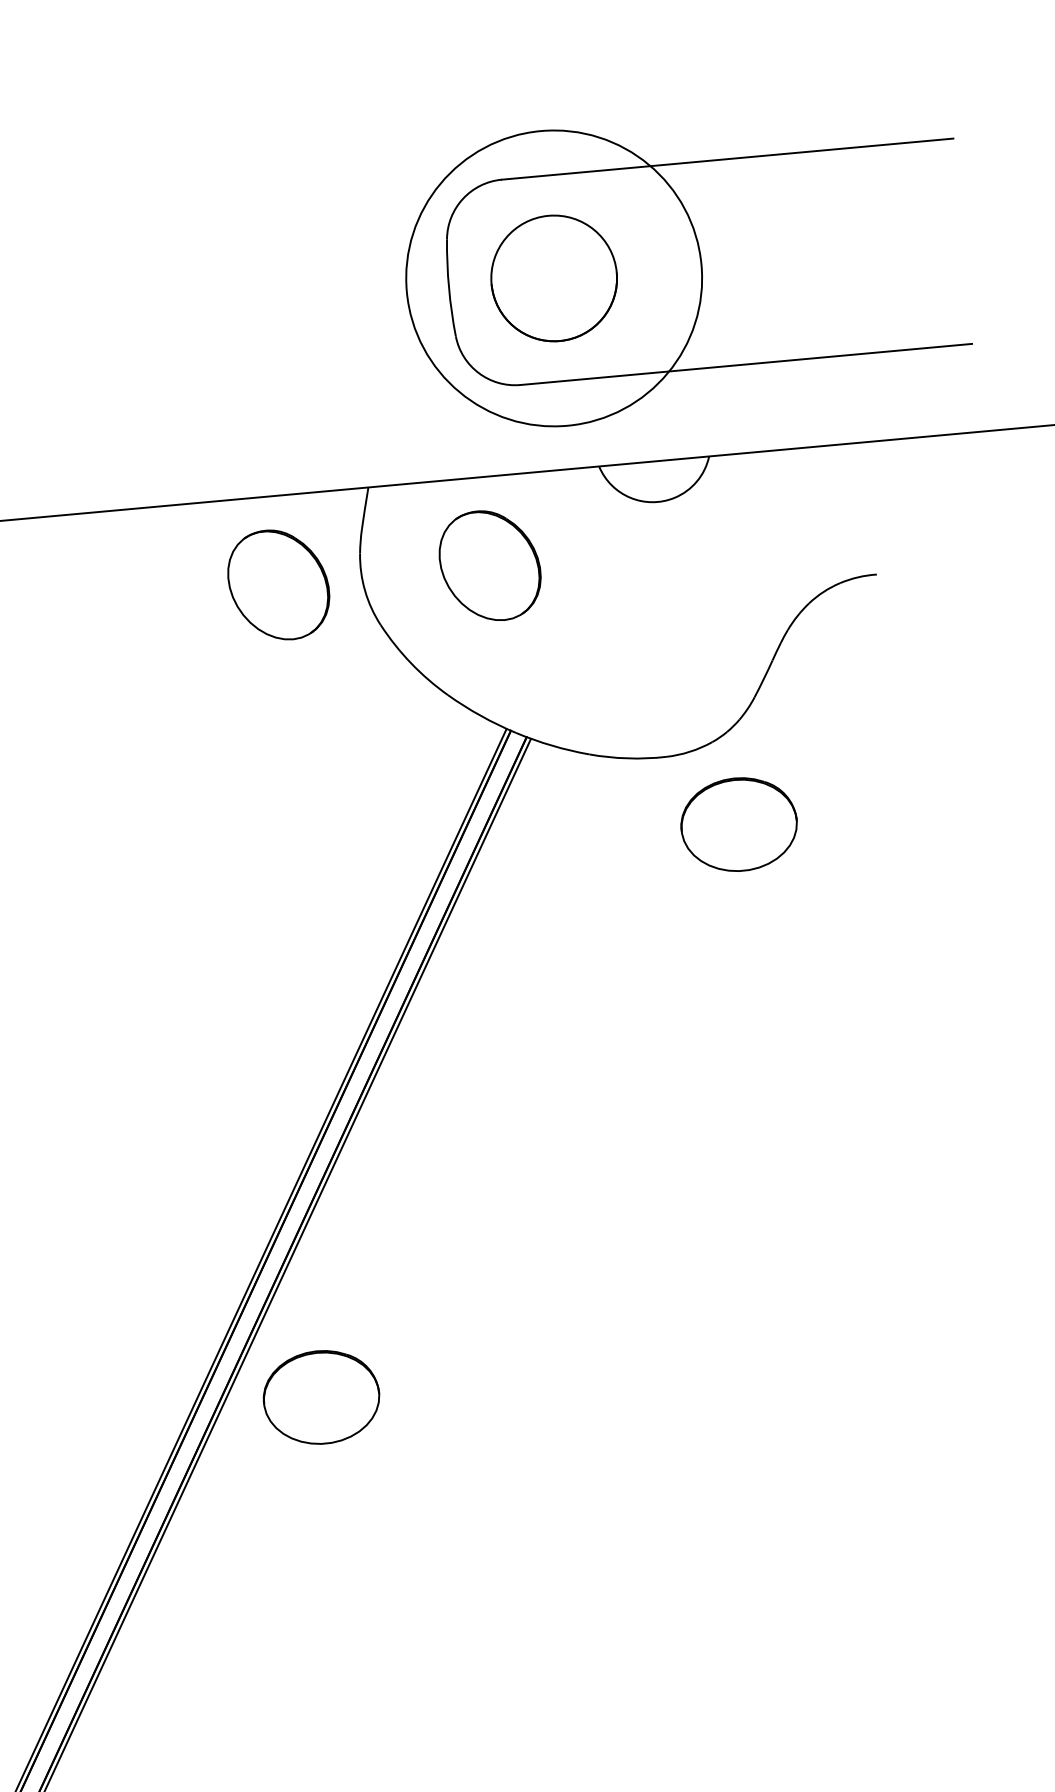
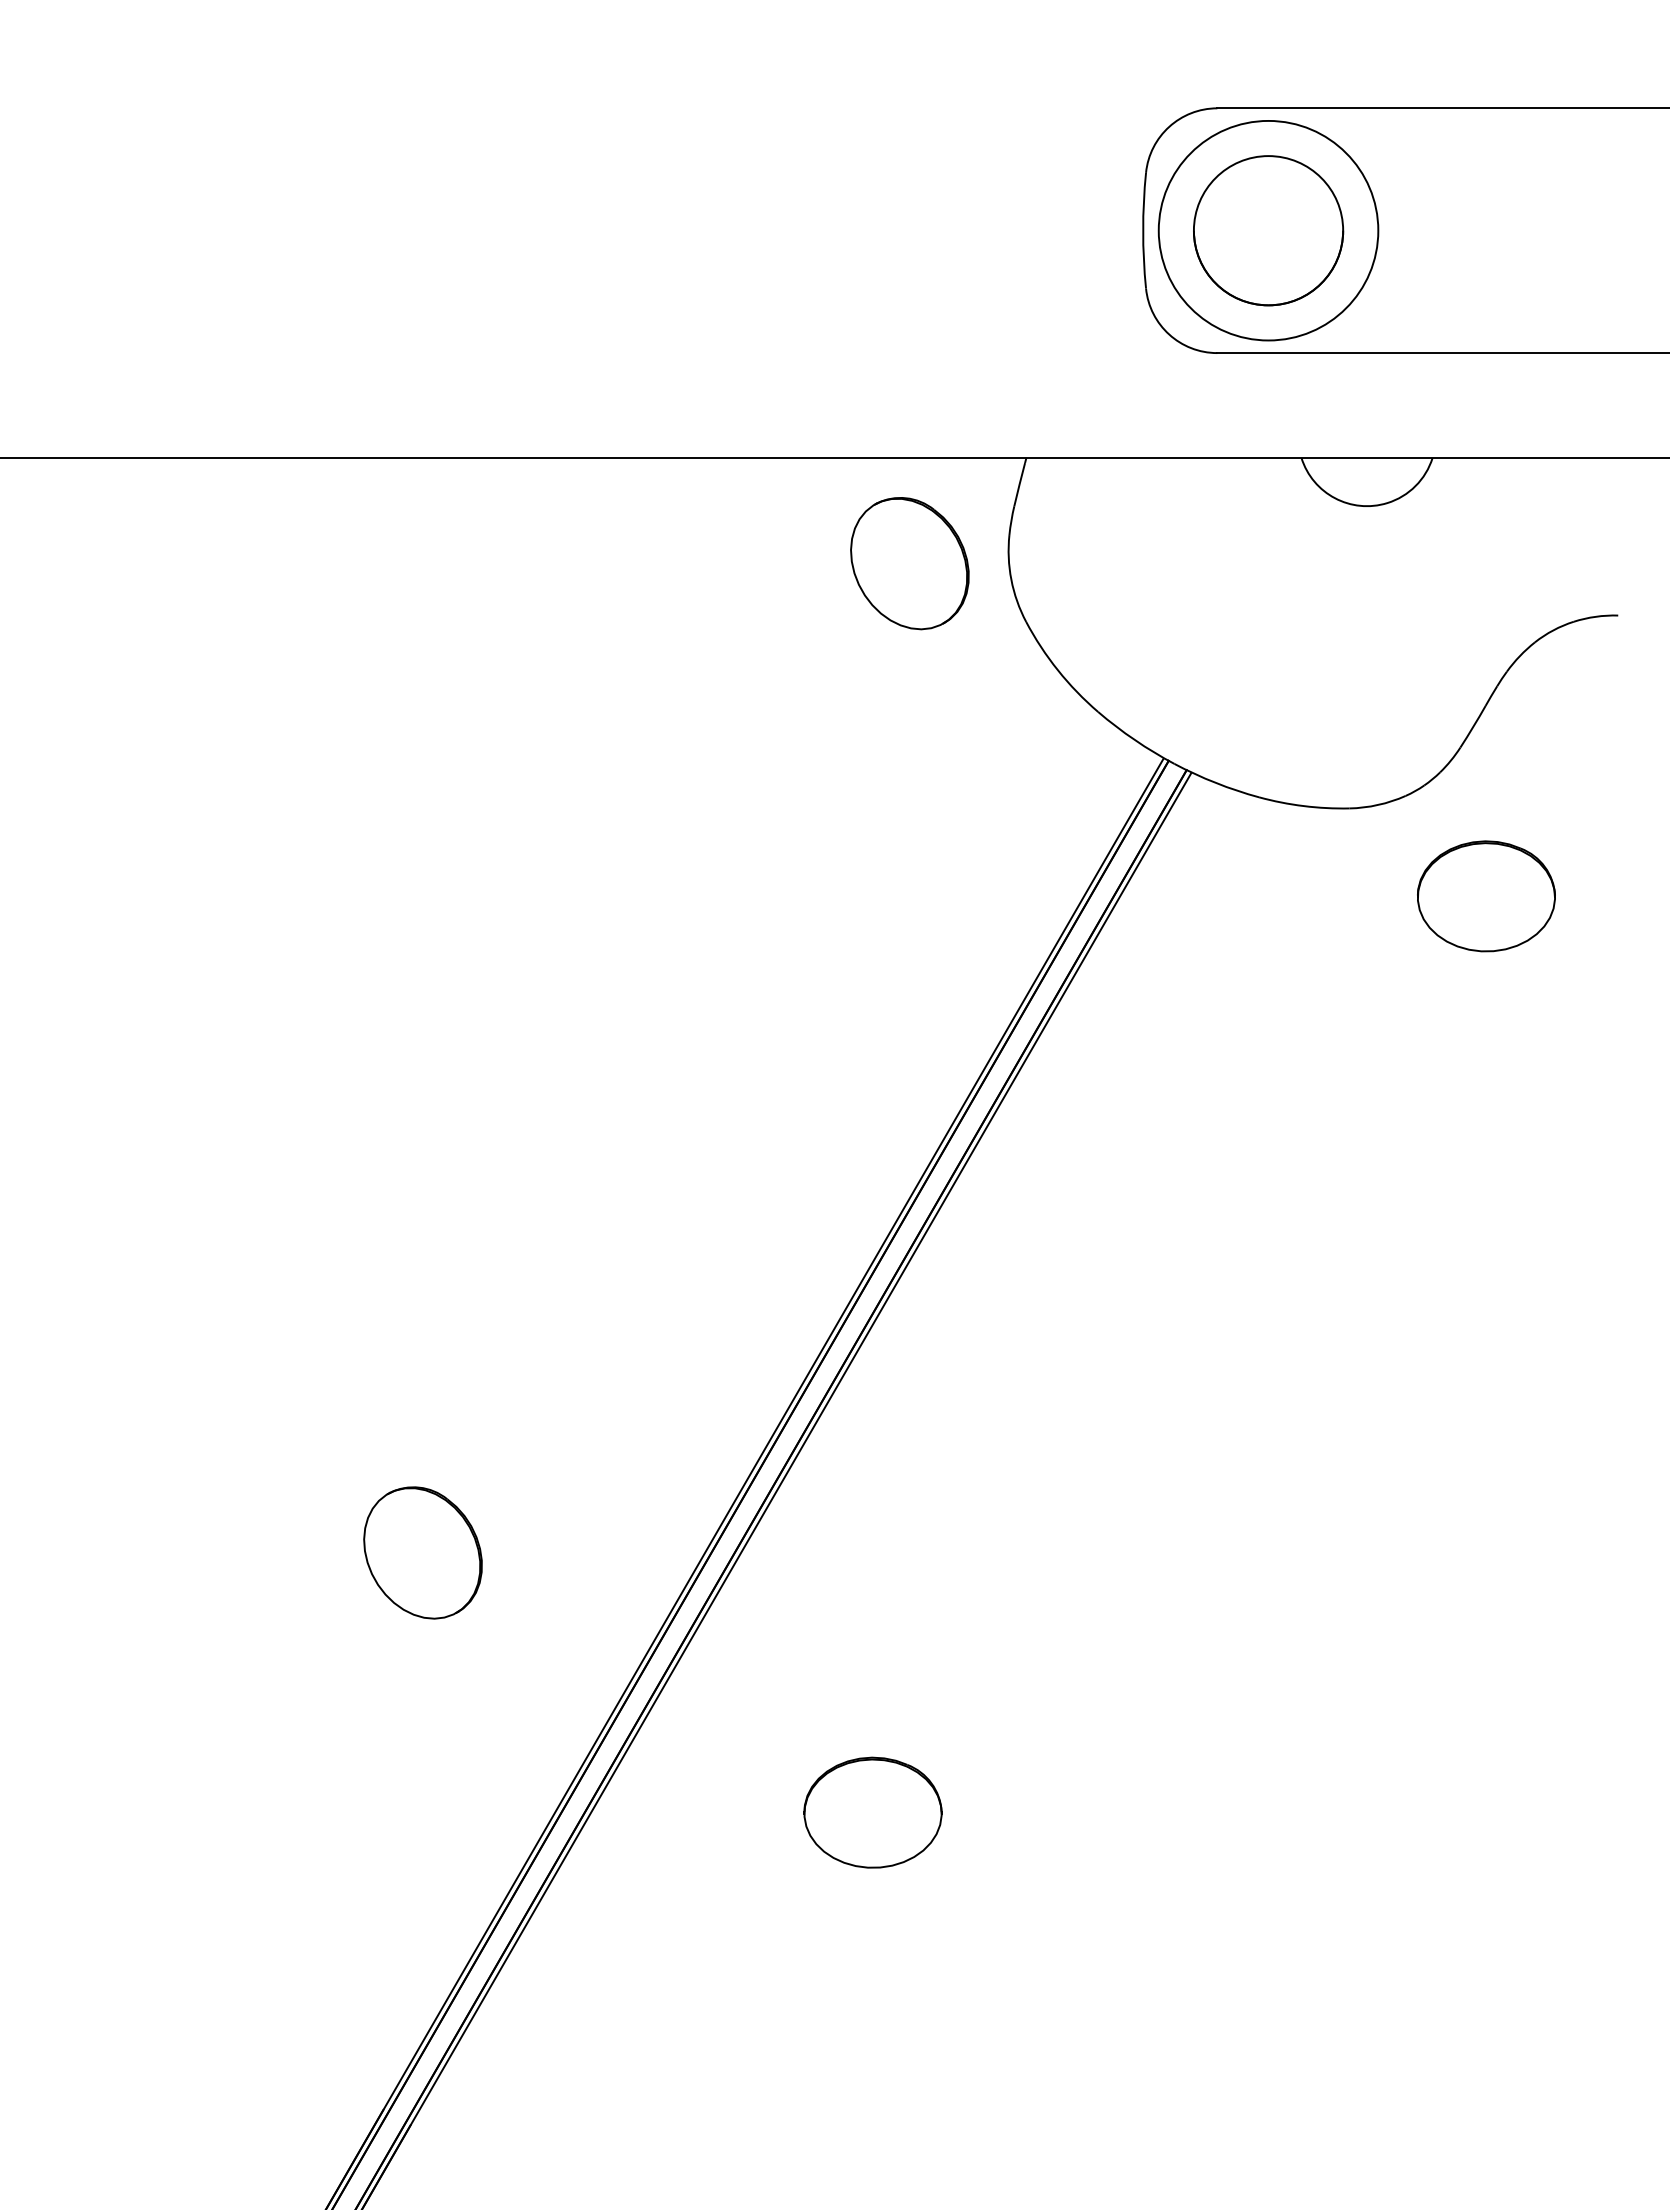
circle: (554, 278) -> (1268, 230), size x0.62
part: (489, 565) -> (1161, 563), removed
part: (739, 824) -> (1486, 896), moved
part: (321, 1397) -> (872, 1812), moved

